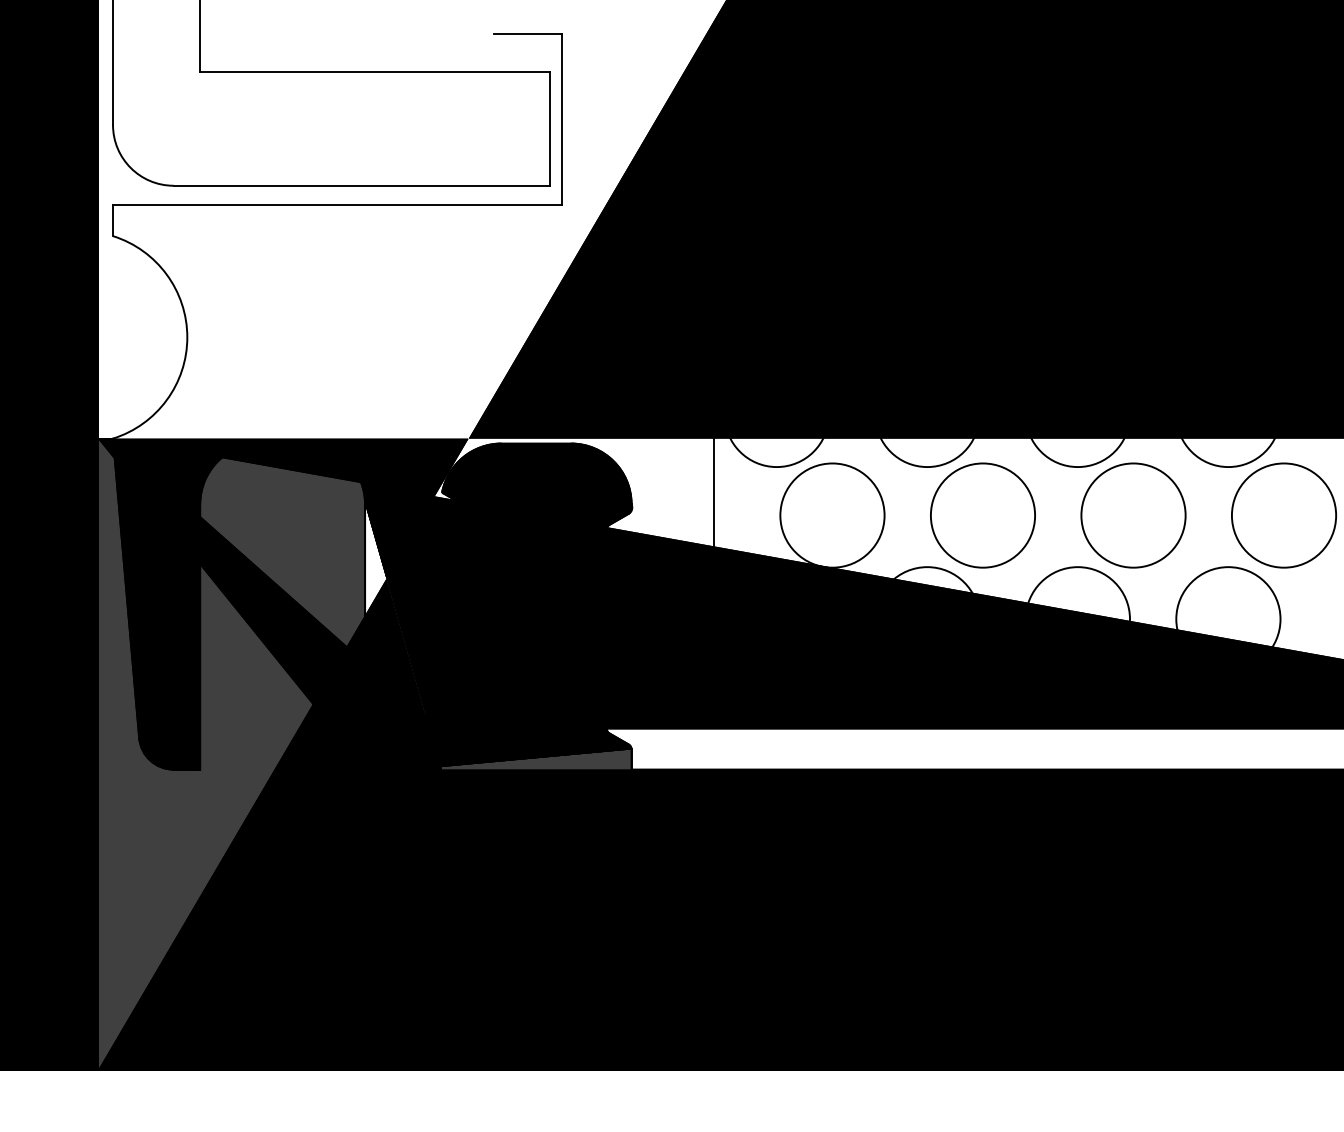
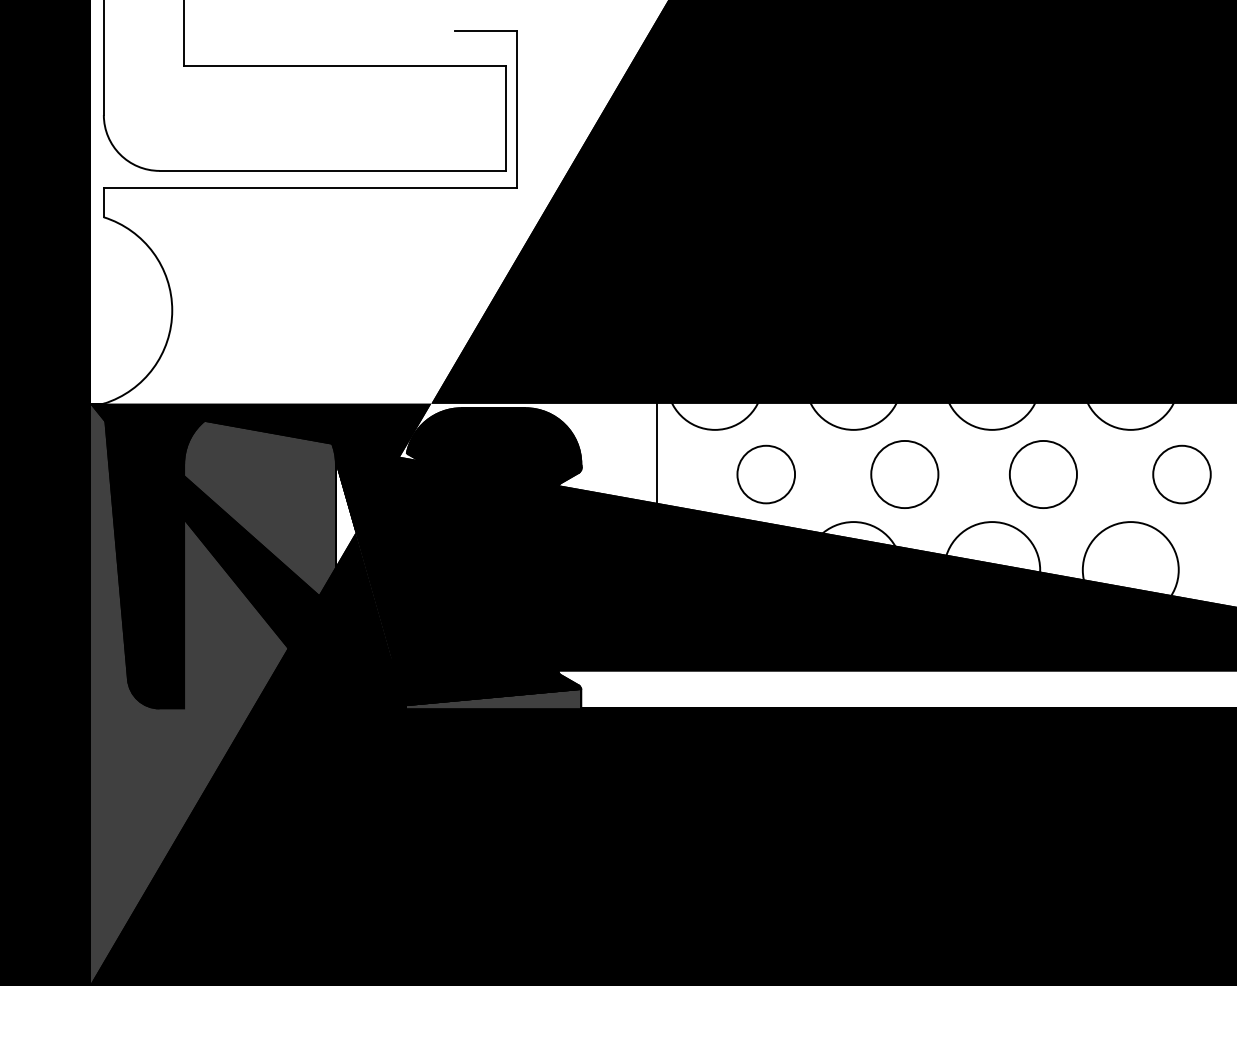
circle: (832, 515) -> (766, 474), size x0.6
circle: (982, 515) -> (904, 474), size x0.7
circle: (1133, 515) -> (1043, 474), size x0.7
circle: (1283, 515) -> (1181, 474), size x0.6

